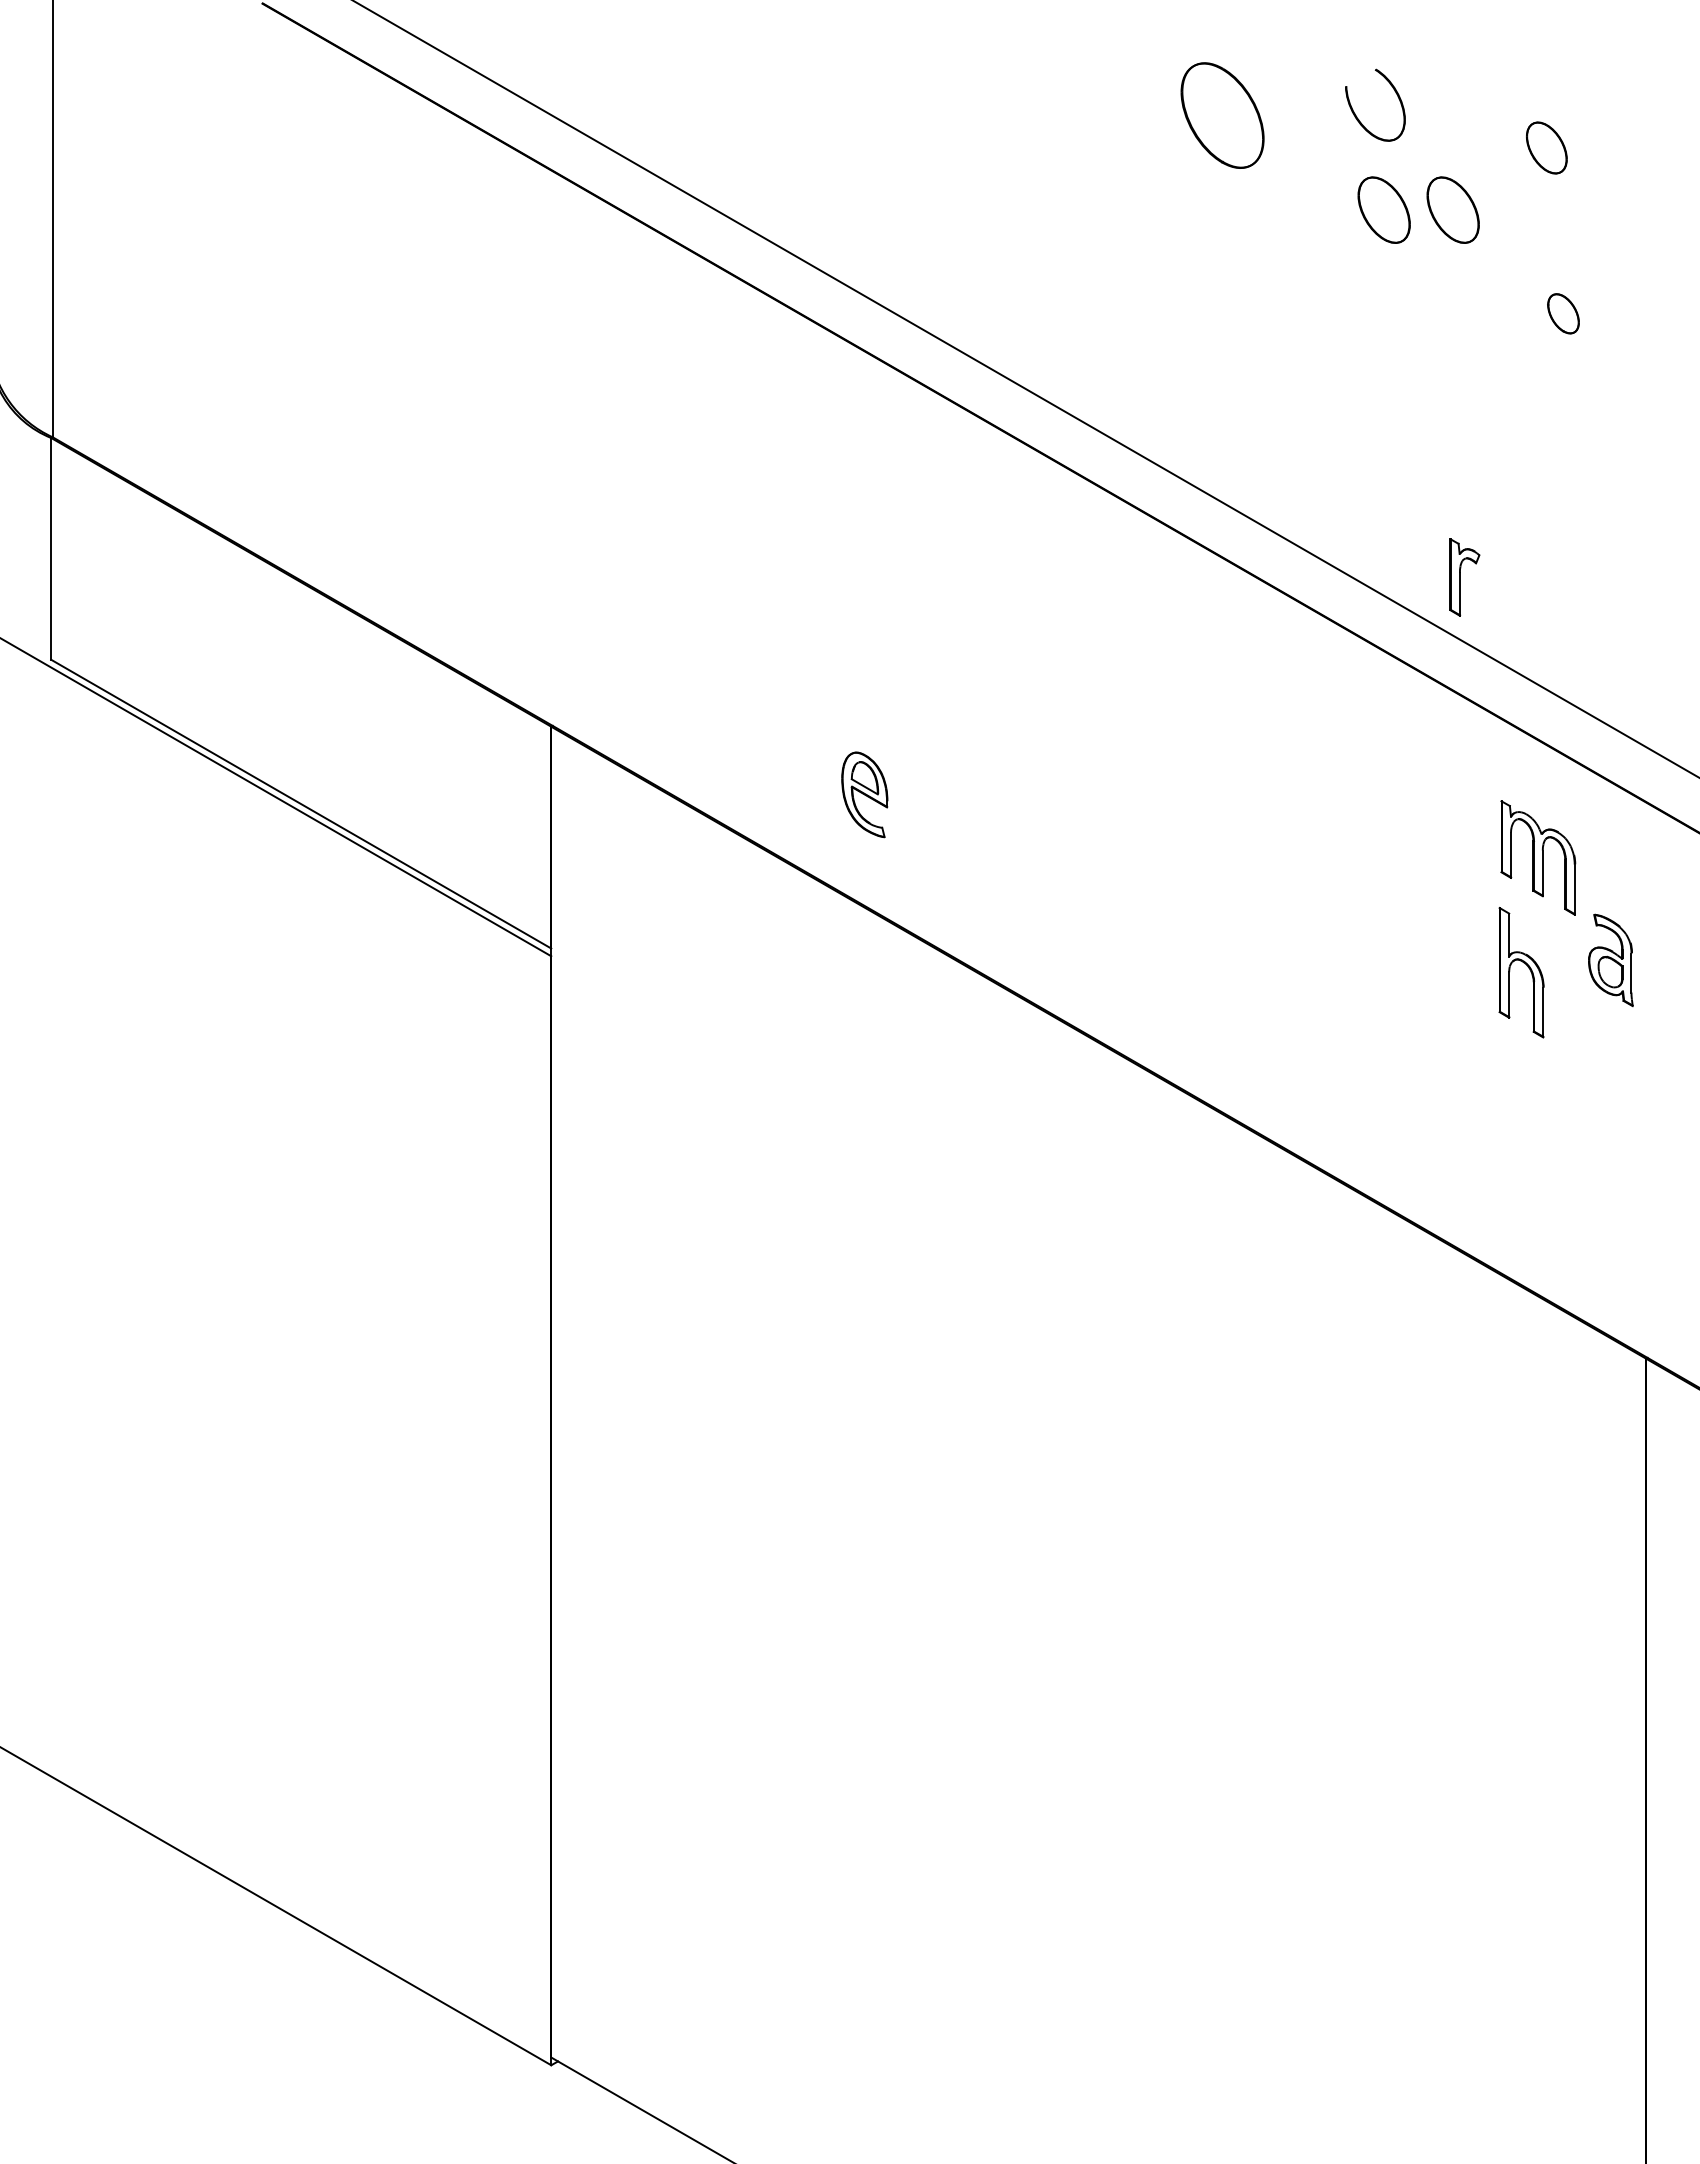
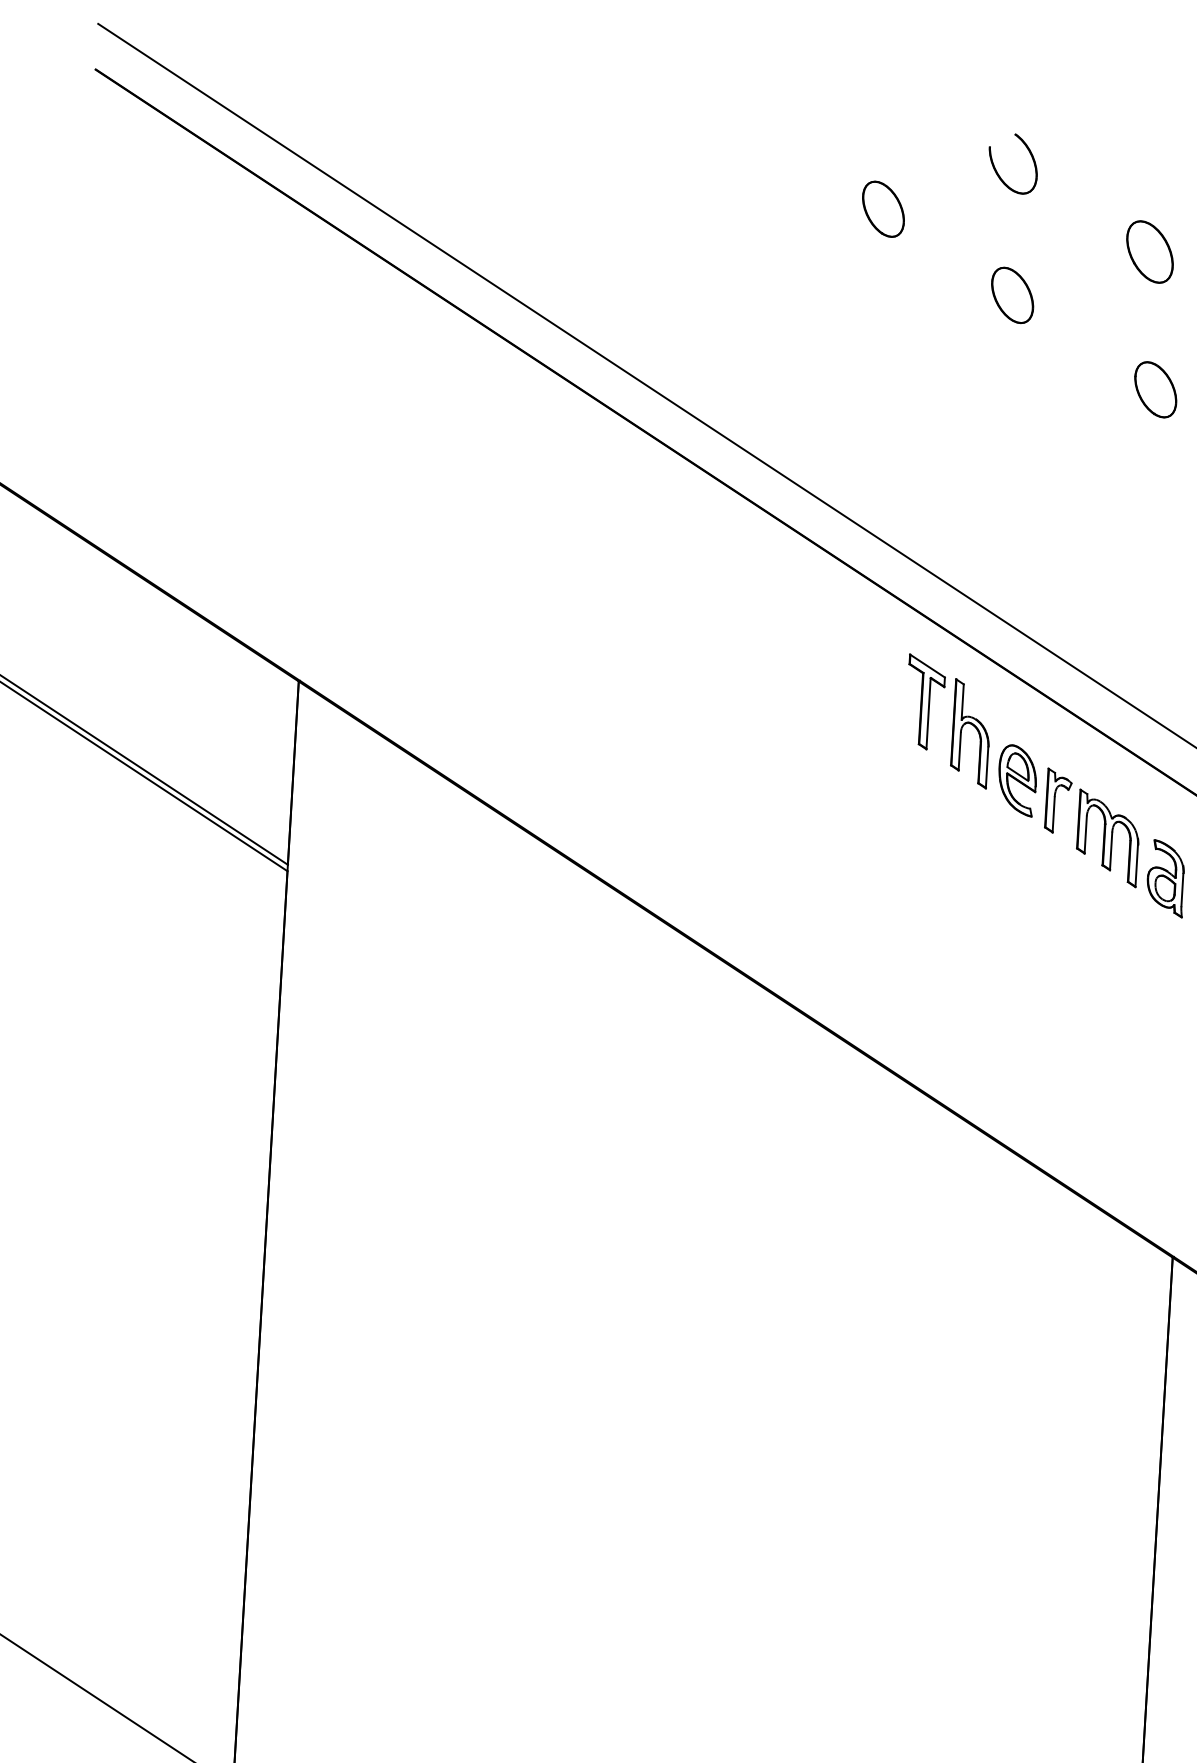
part: (1221, 115) -> (882, 209), size x0.62
part: (1357, 116) -> (997, 172), moved
part: (1546, 147) -> (1149, 251), size x1.43
part: (1452, 209) -> (1069, 298), removed
part: (1563, 313) -> (1155, 389), size x1.67
part: (1464, 577) -> (1058, 801), moved
part: (1307, 706) -> (924, 701), added
part: (864, 794) -> (1017, 780), moved
part: (1610, 960) -> (1165, 878), moved
part: (1528, 968) -> (977, 730), moved

